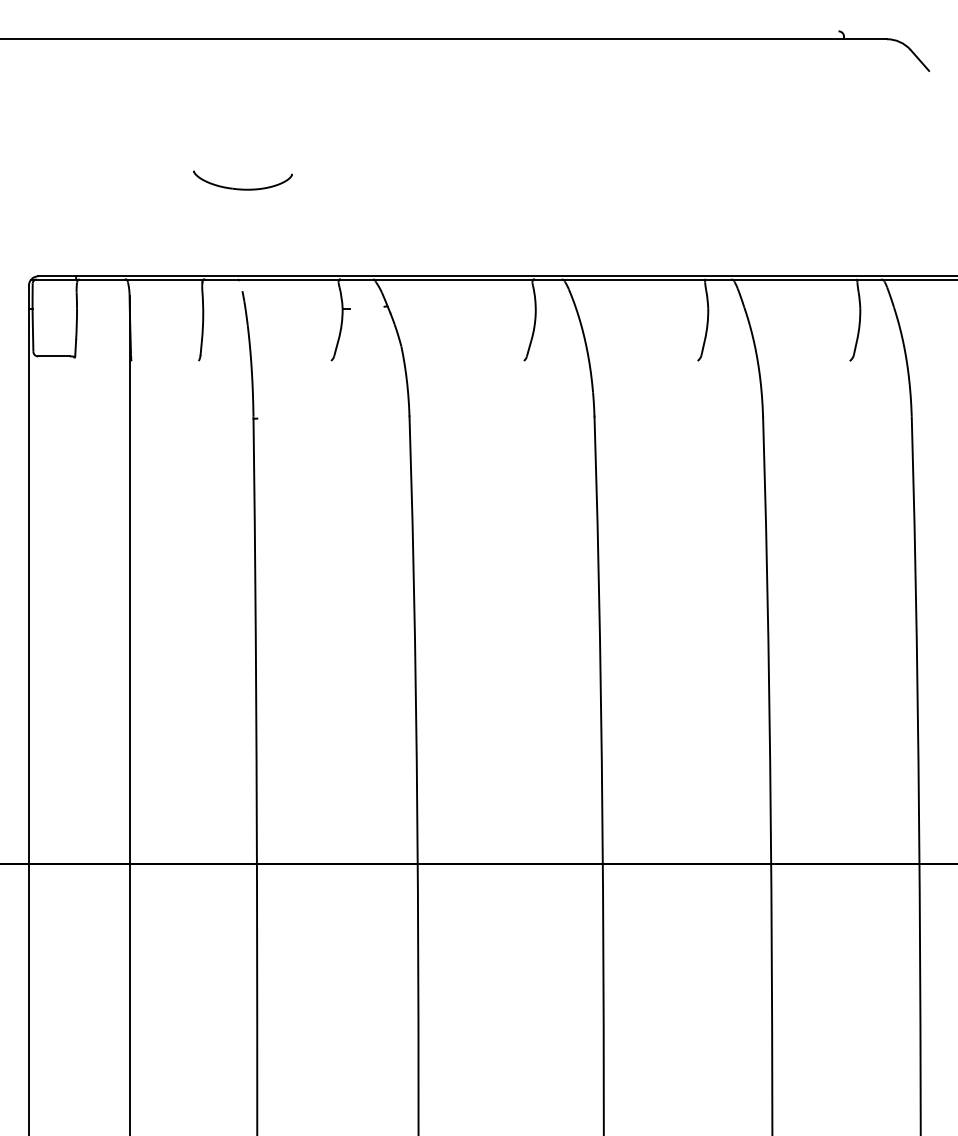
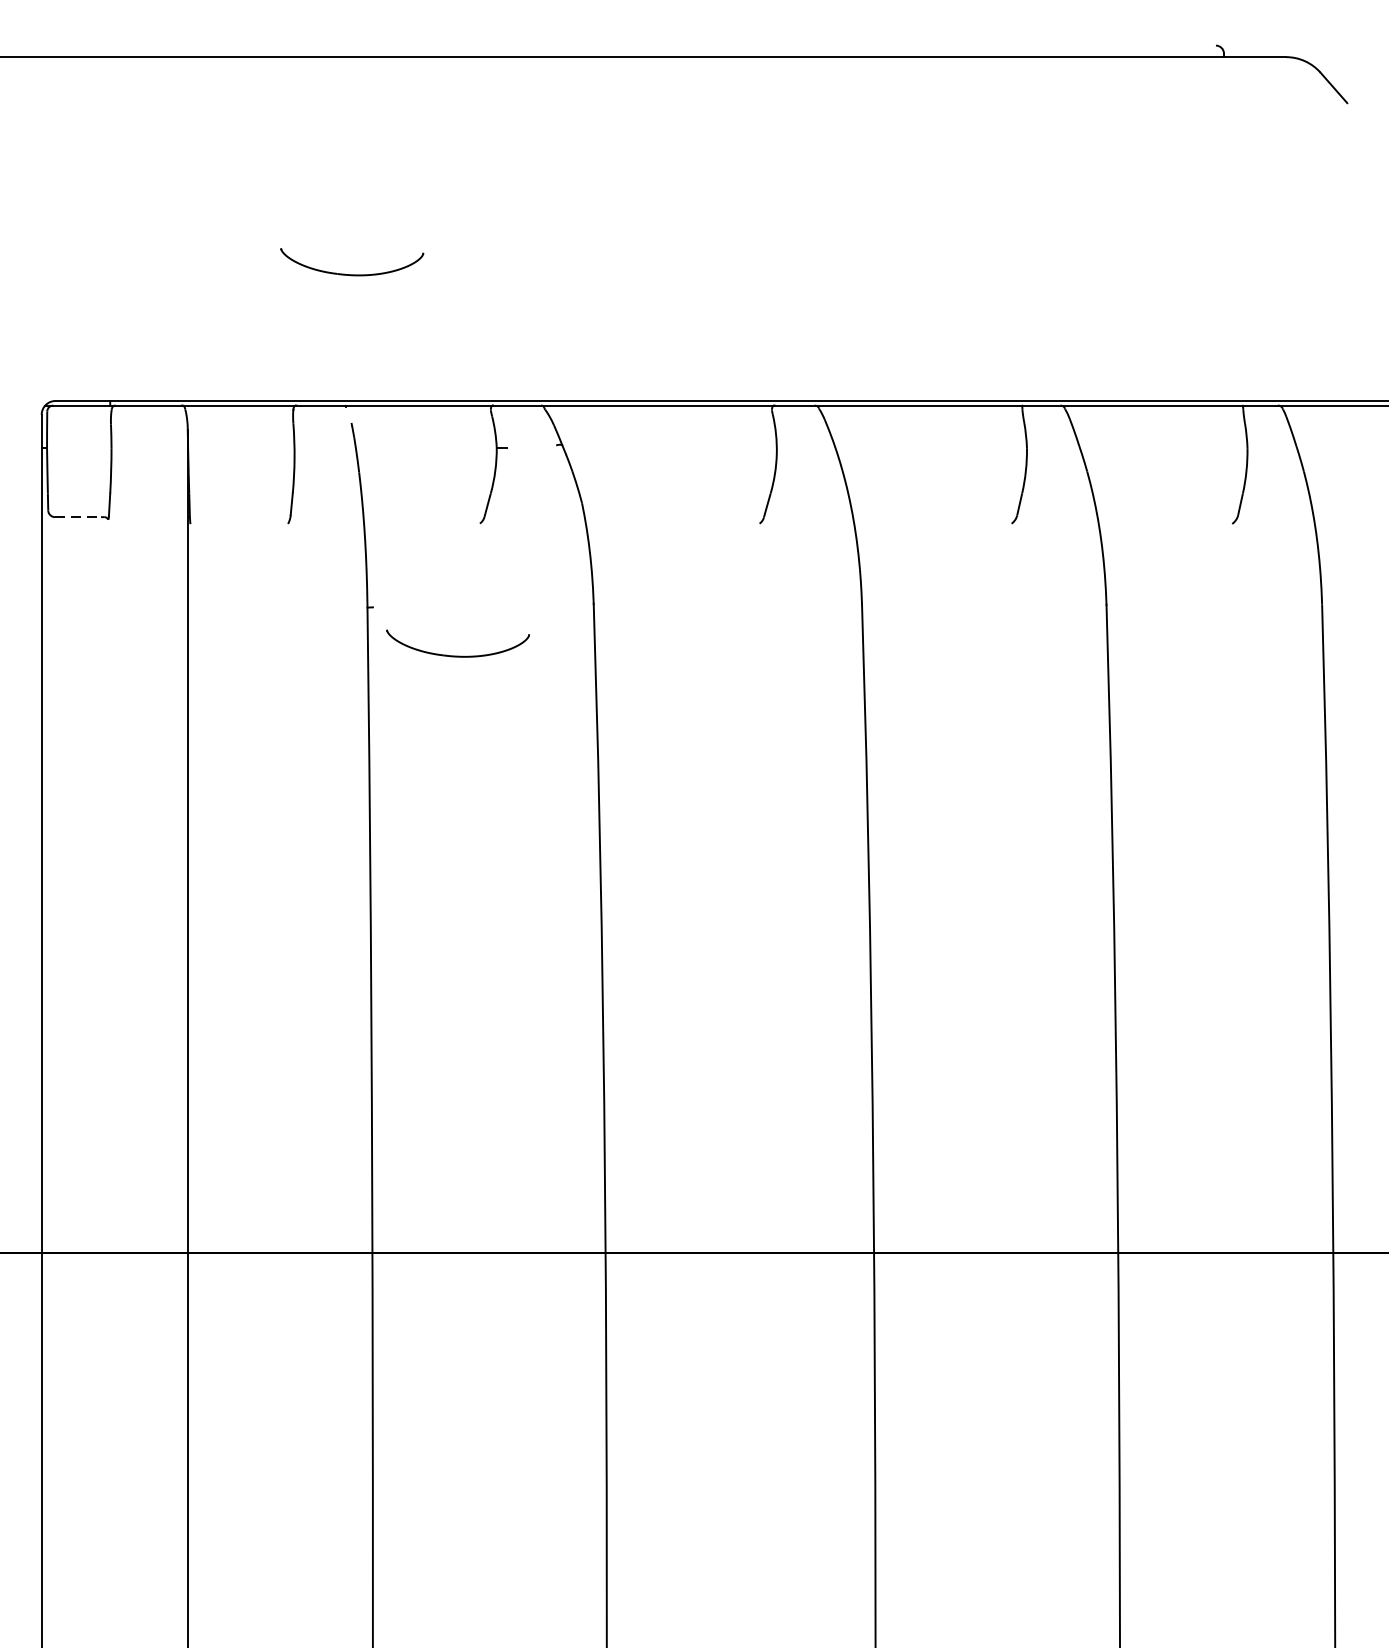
line: (54, 356) -> (78, 517), solid -> dashed
part: (315, 451) -> (457, 655), added

